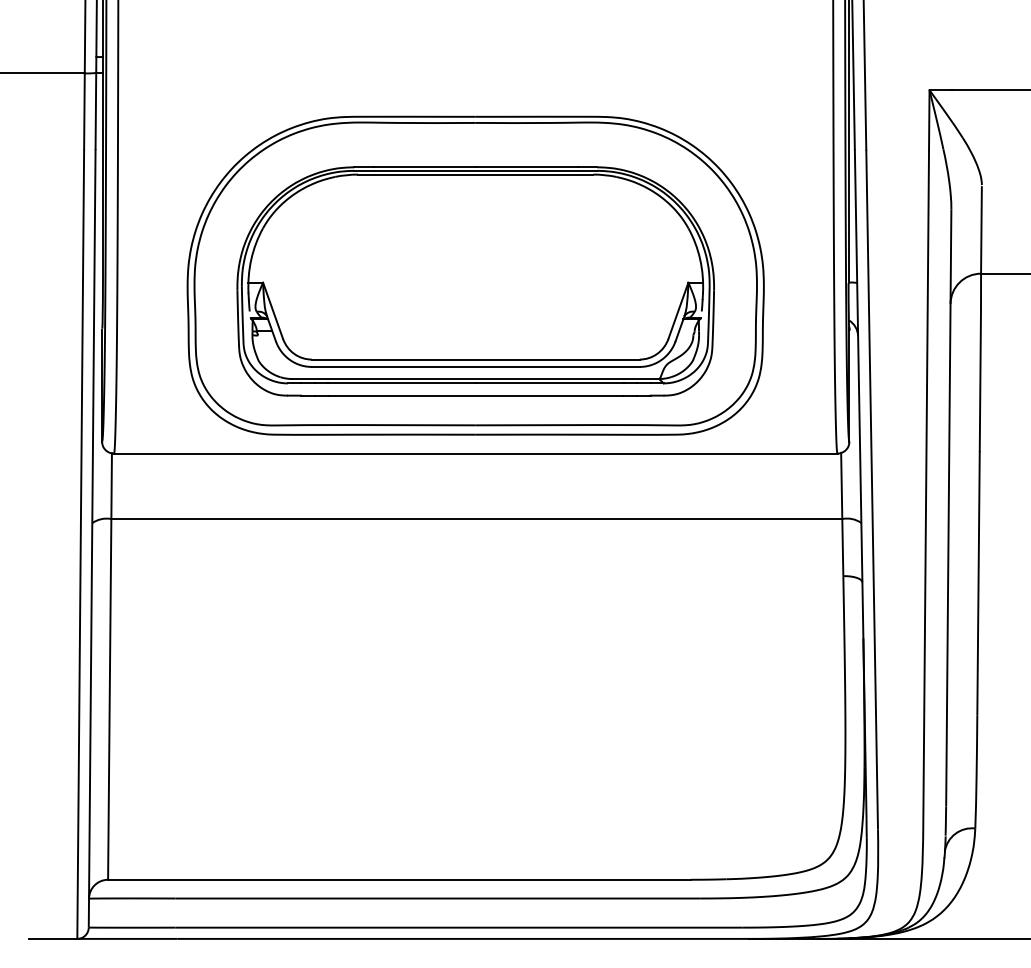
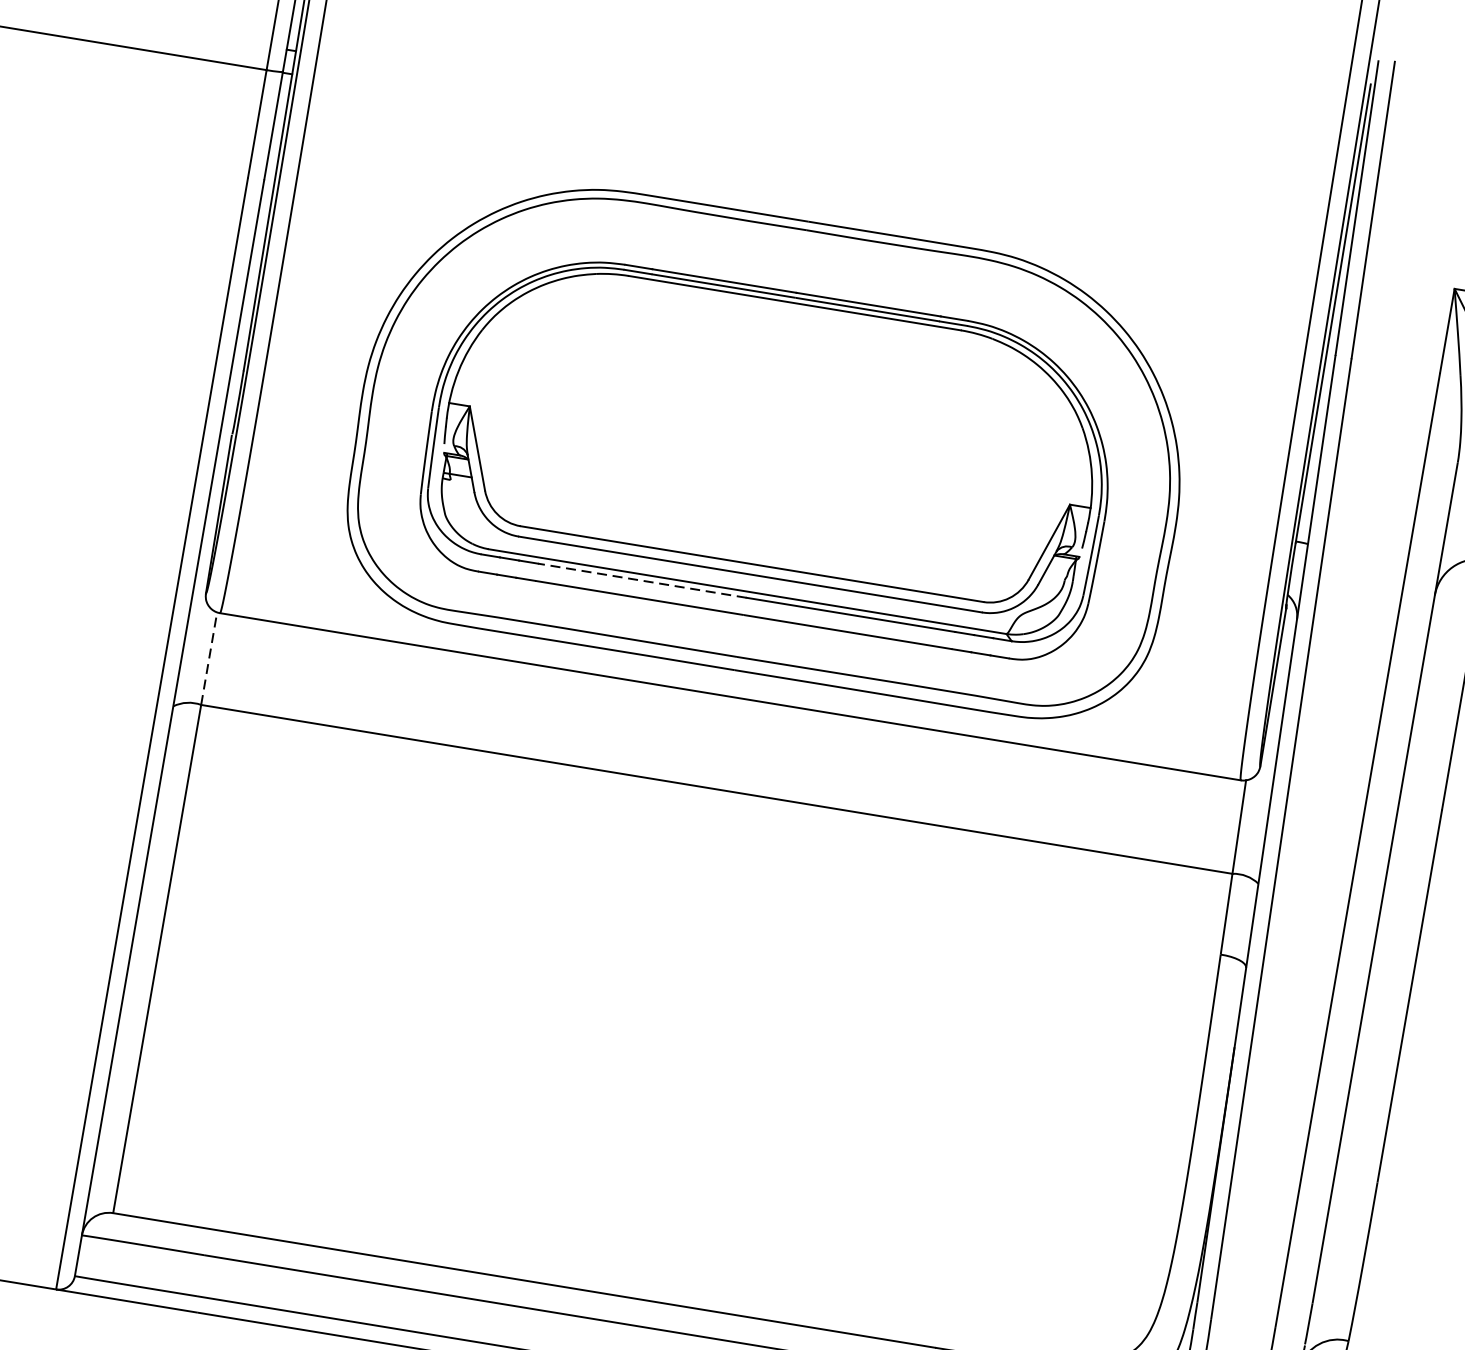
line: (401, 383) -> (641, 580), solid -> dashed
line: (111, 486) -> (208, 659), solid -> dashed

